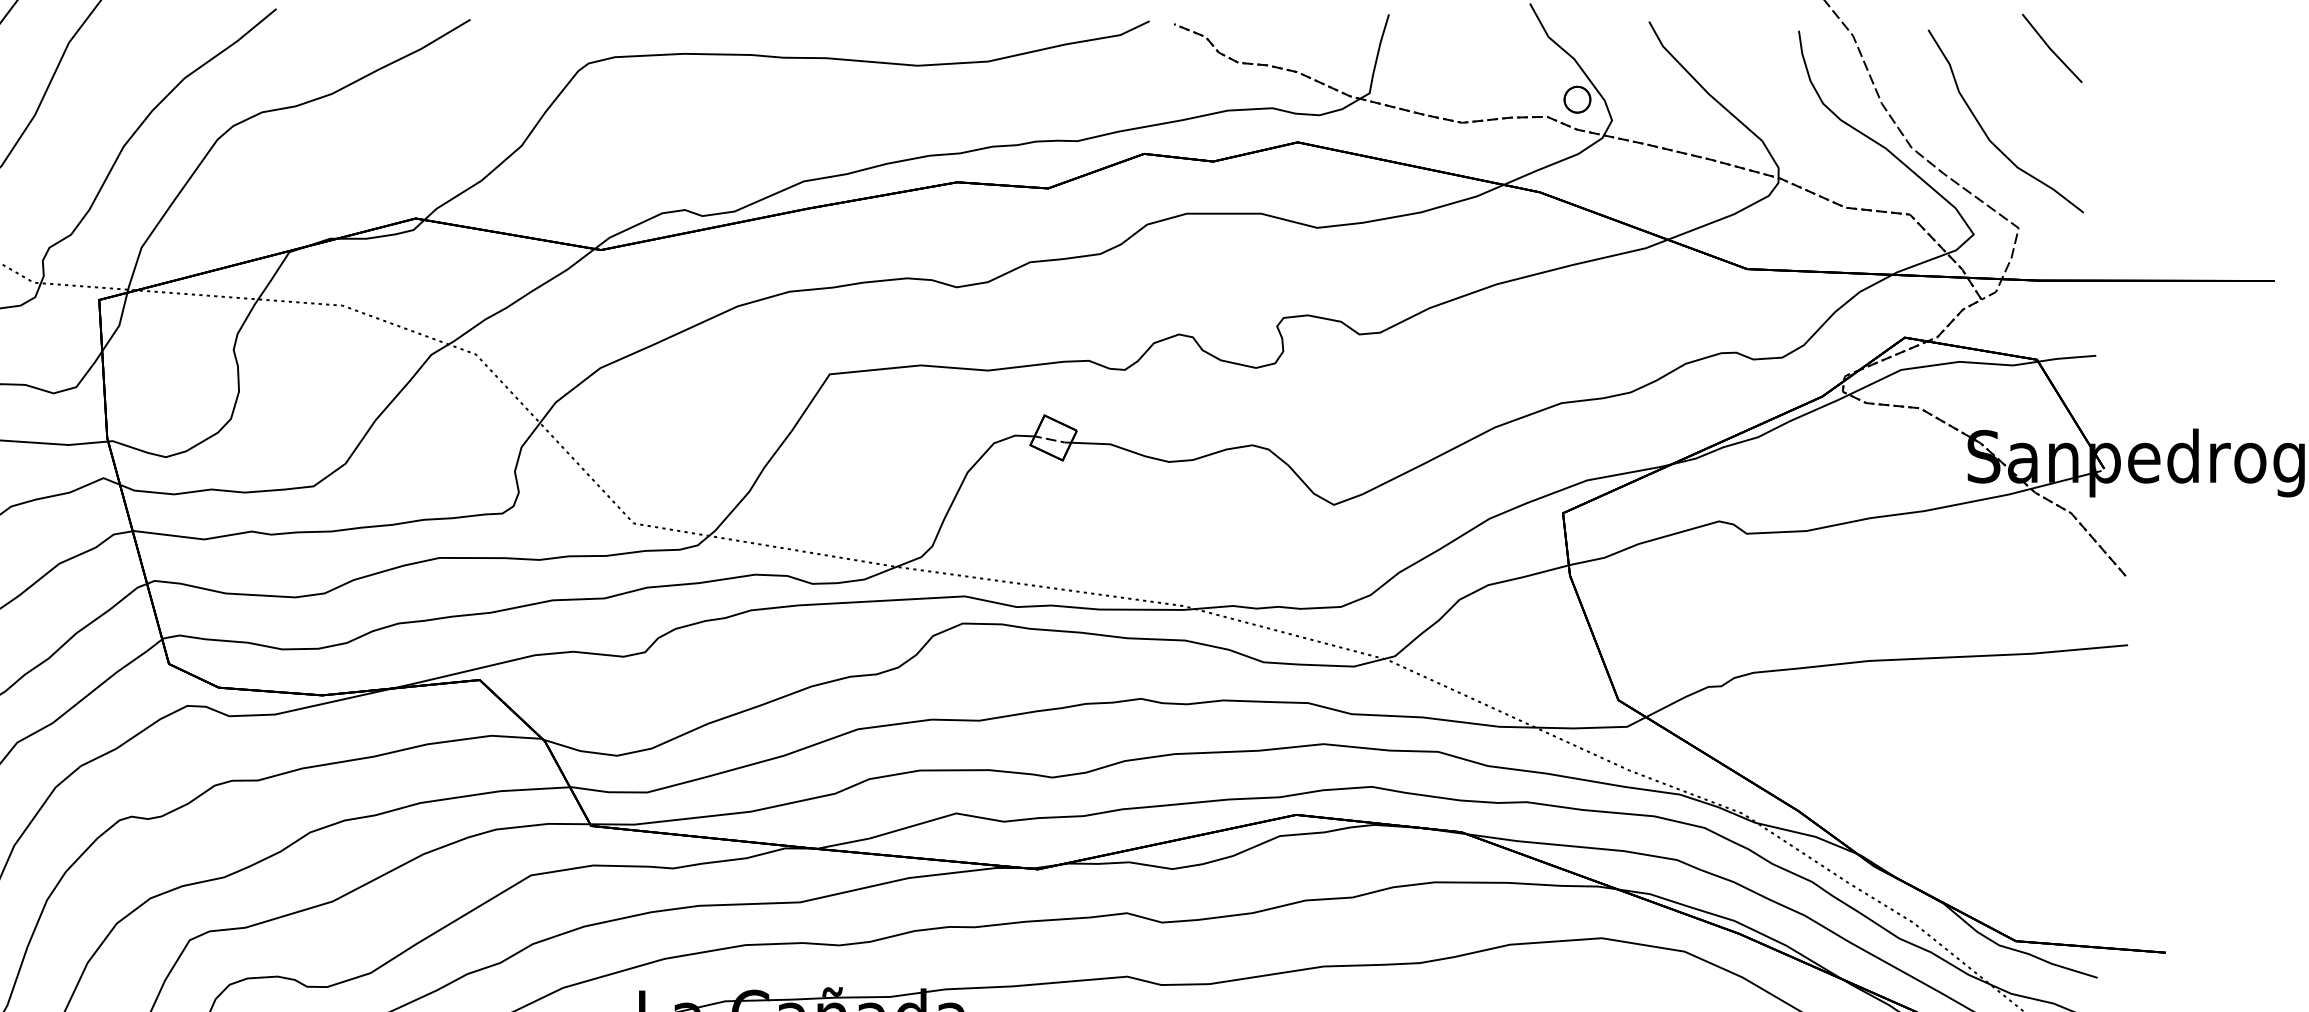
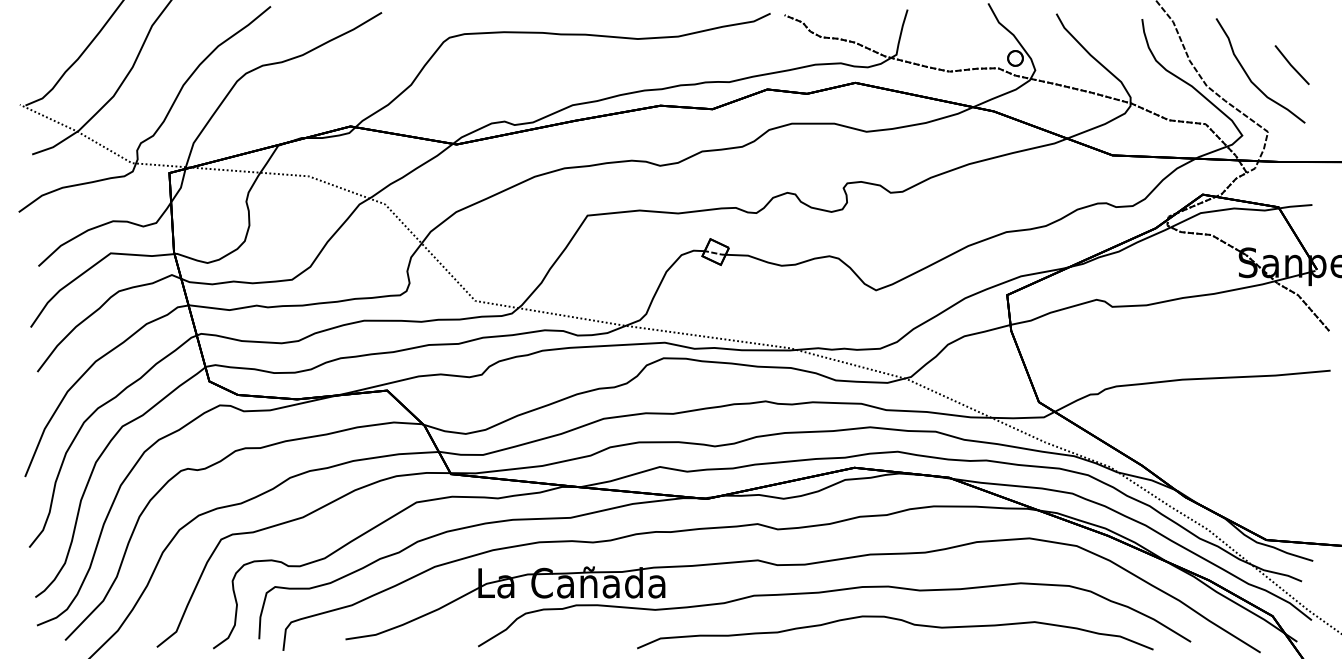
line: (2050, 49) -> (1291, 65), moved

